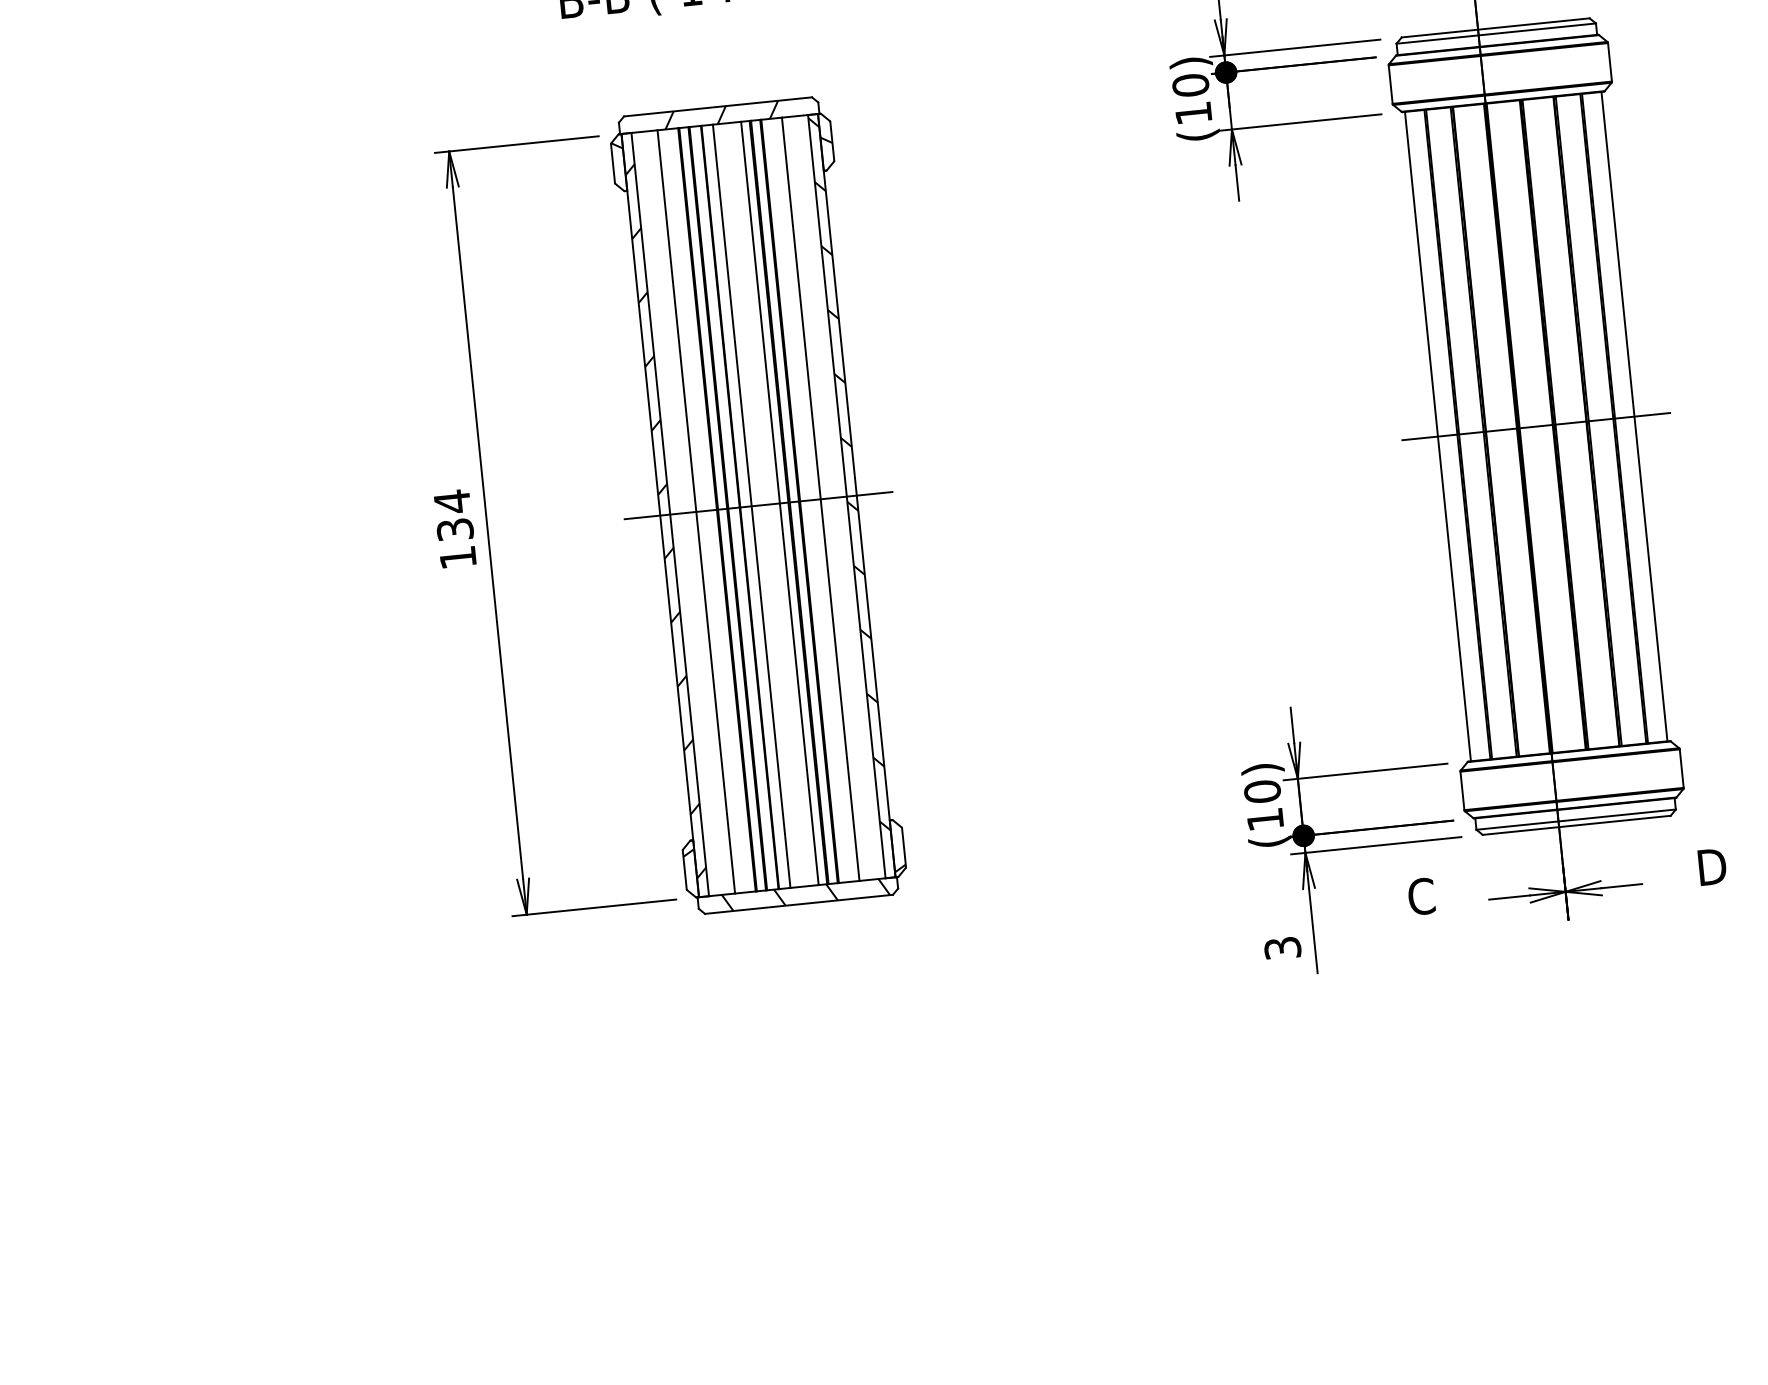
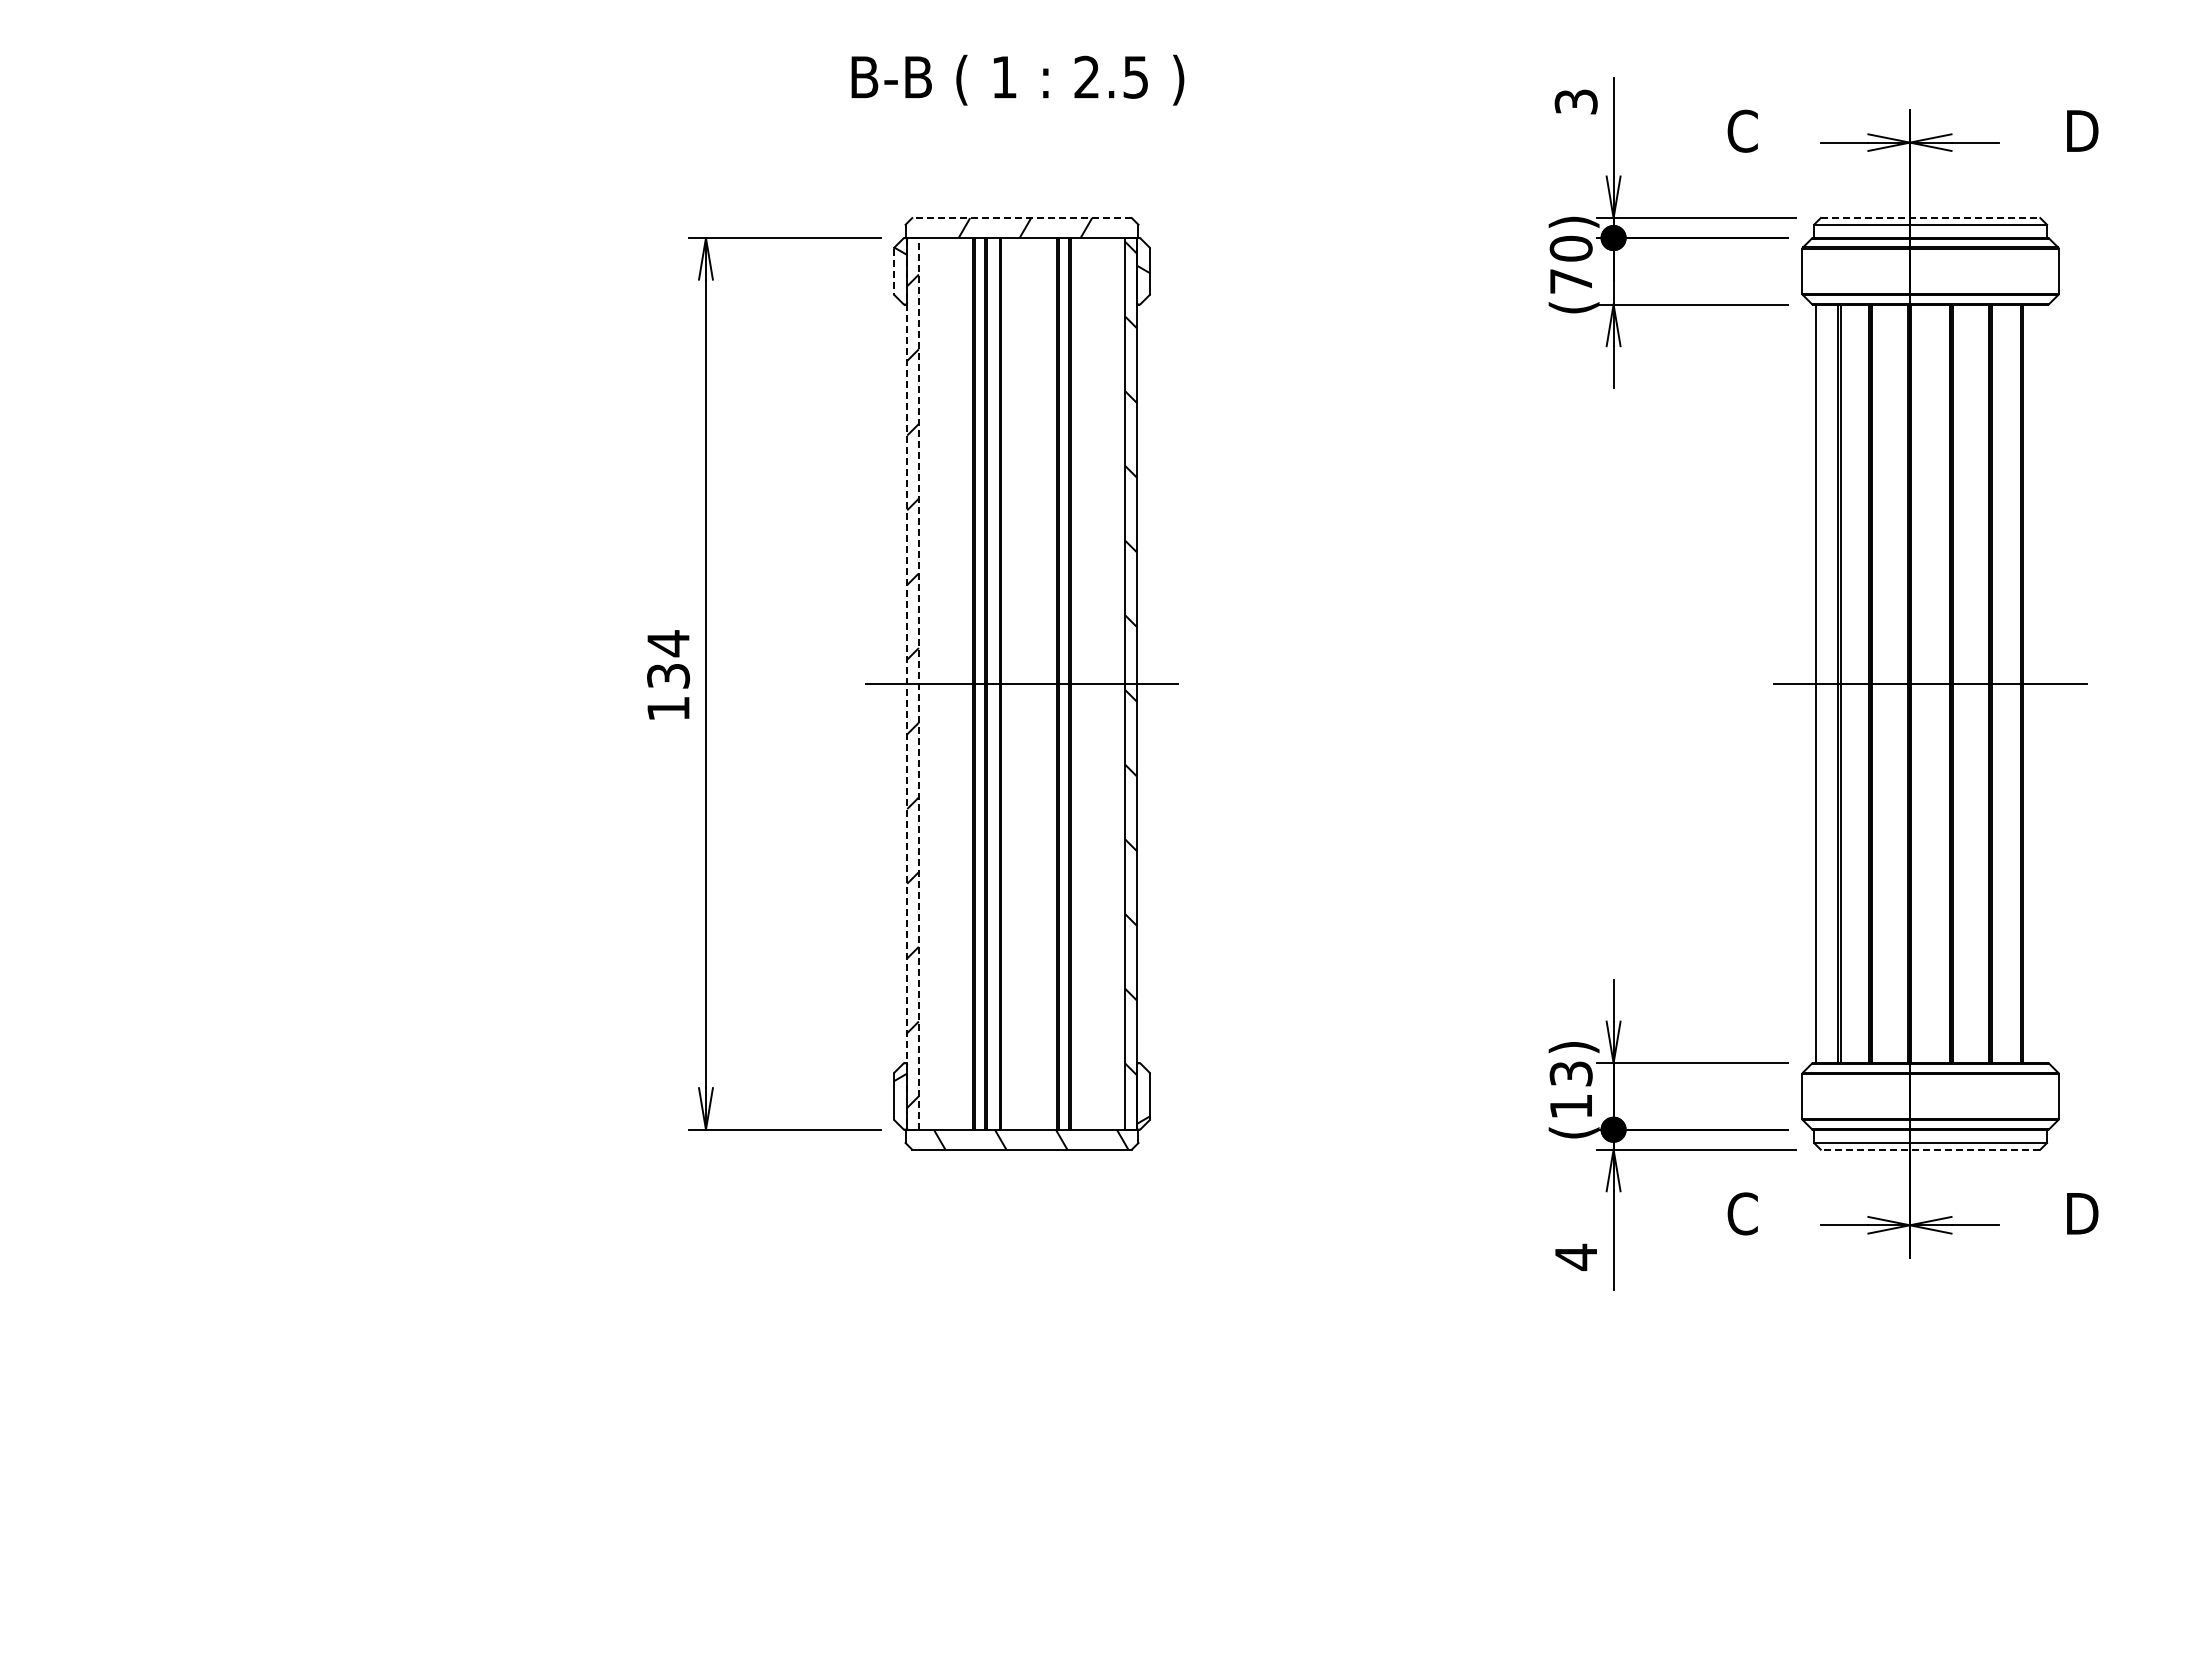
line: (1495, 28) -> (1930, 218), solid -> dashed
line: (718, 107) -> (1022, 218), solid -> dashed
text: (1193, 113) -> (1570, 281), (10) -> (70)
line: (612, 163) -> (893, 271), solid -> dashed
line: (1634, 416) -> (2045, 683), removed
line: (820, 498) -> (1094, 683), removed
line: (780, 503) -> (1047, 683), removed
line: (752, 505) -> (1014, 683), removed
line: (696, 511) -> (949, 683), removed
line: (669, 514) -> (918, 683), solid -> dashed
line: (660, 515) -> (907, 683), solid -> dashed
text: (1261, 791) -> (1570, 1073), (10) -> (13)
line: (1576, 825) -> (1930, 1149), solid -> dashed
text: (1282, 947) -> (1575, 1256), 3 -> 4

